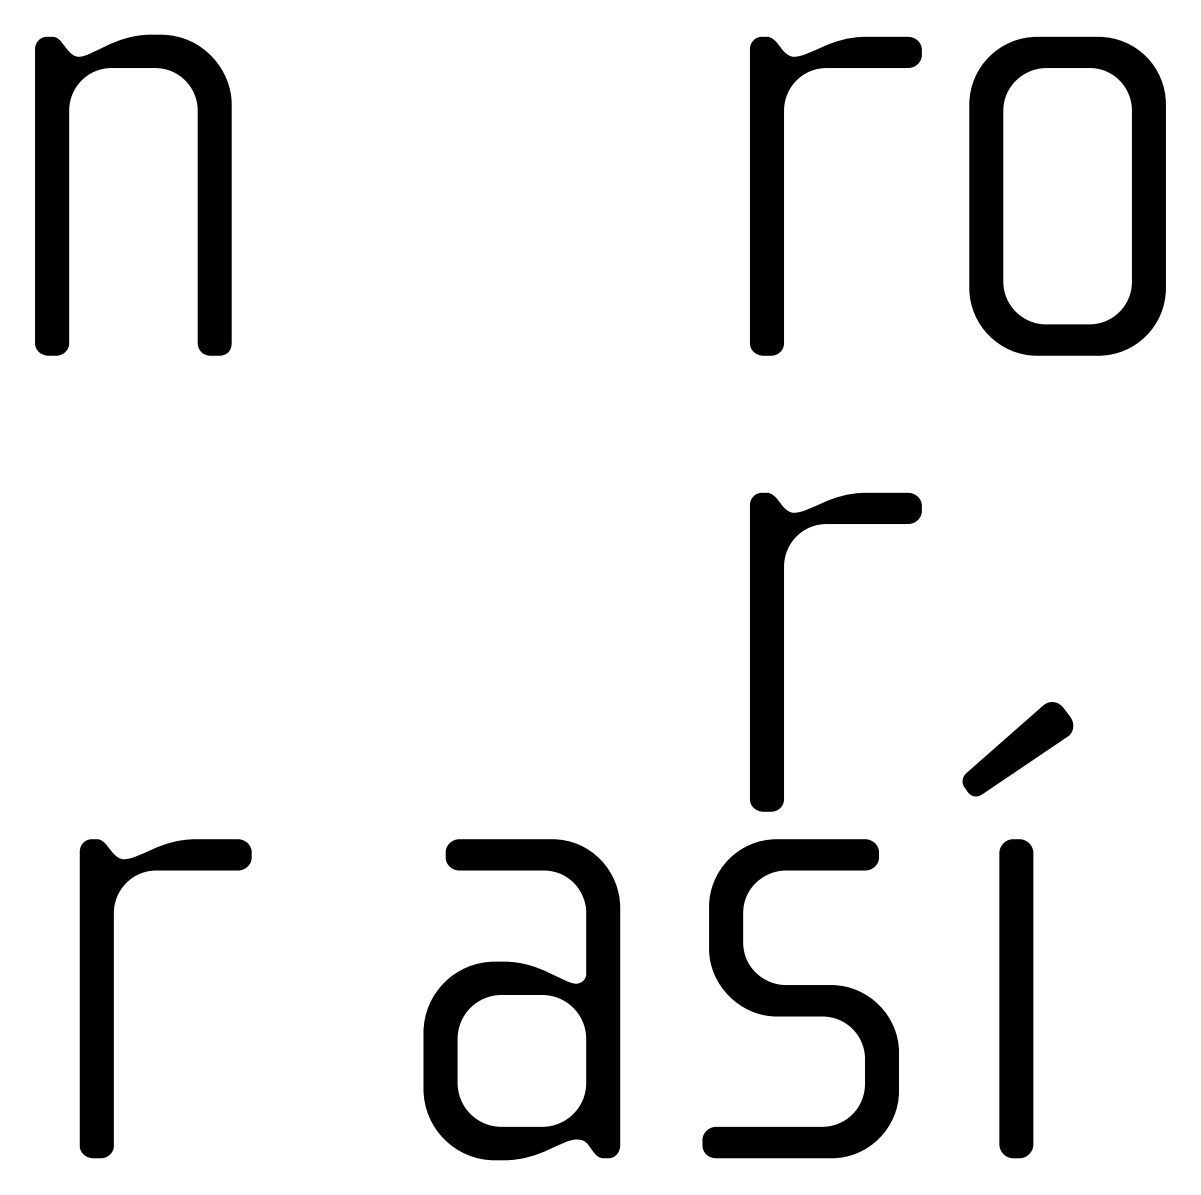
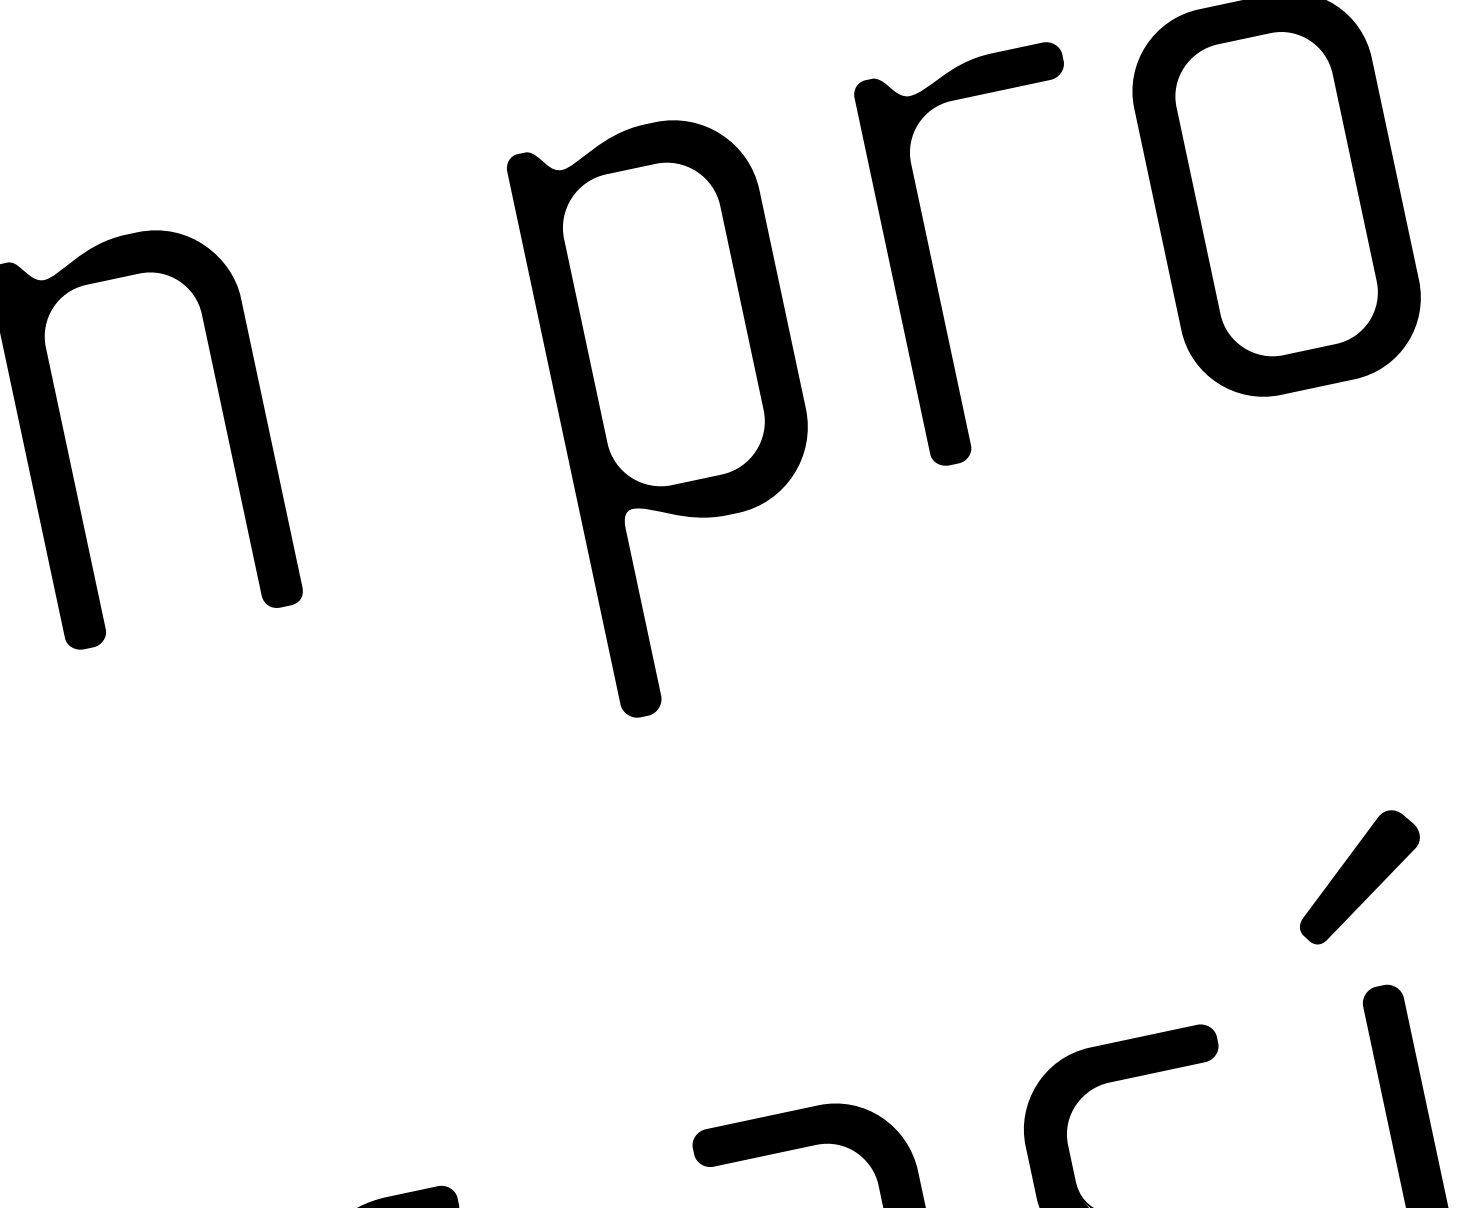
part: (561, 268) -> (682, 411), added
part: (783, 651) -> (1049, 818), removed

